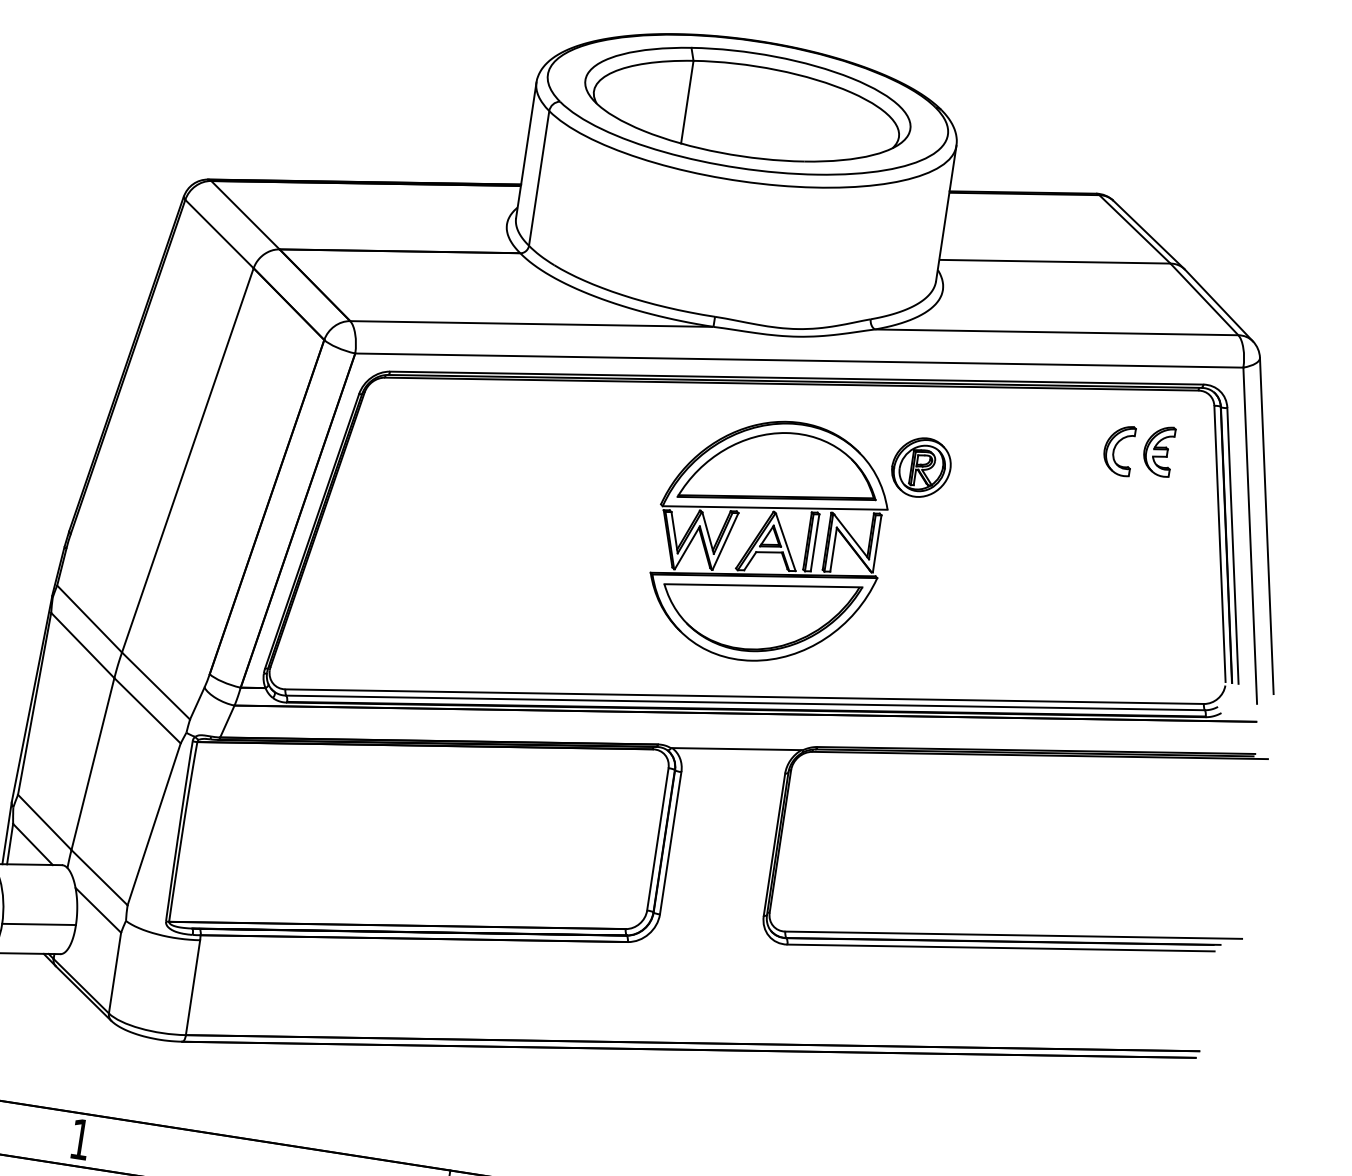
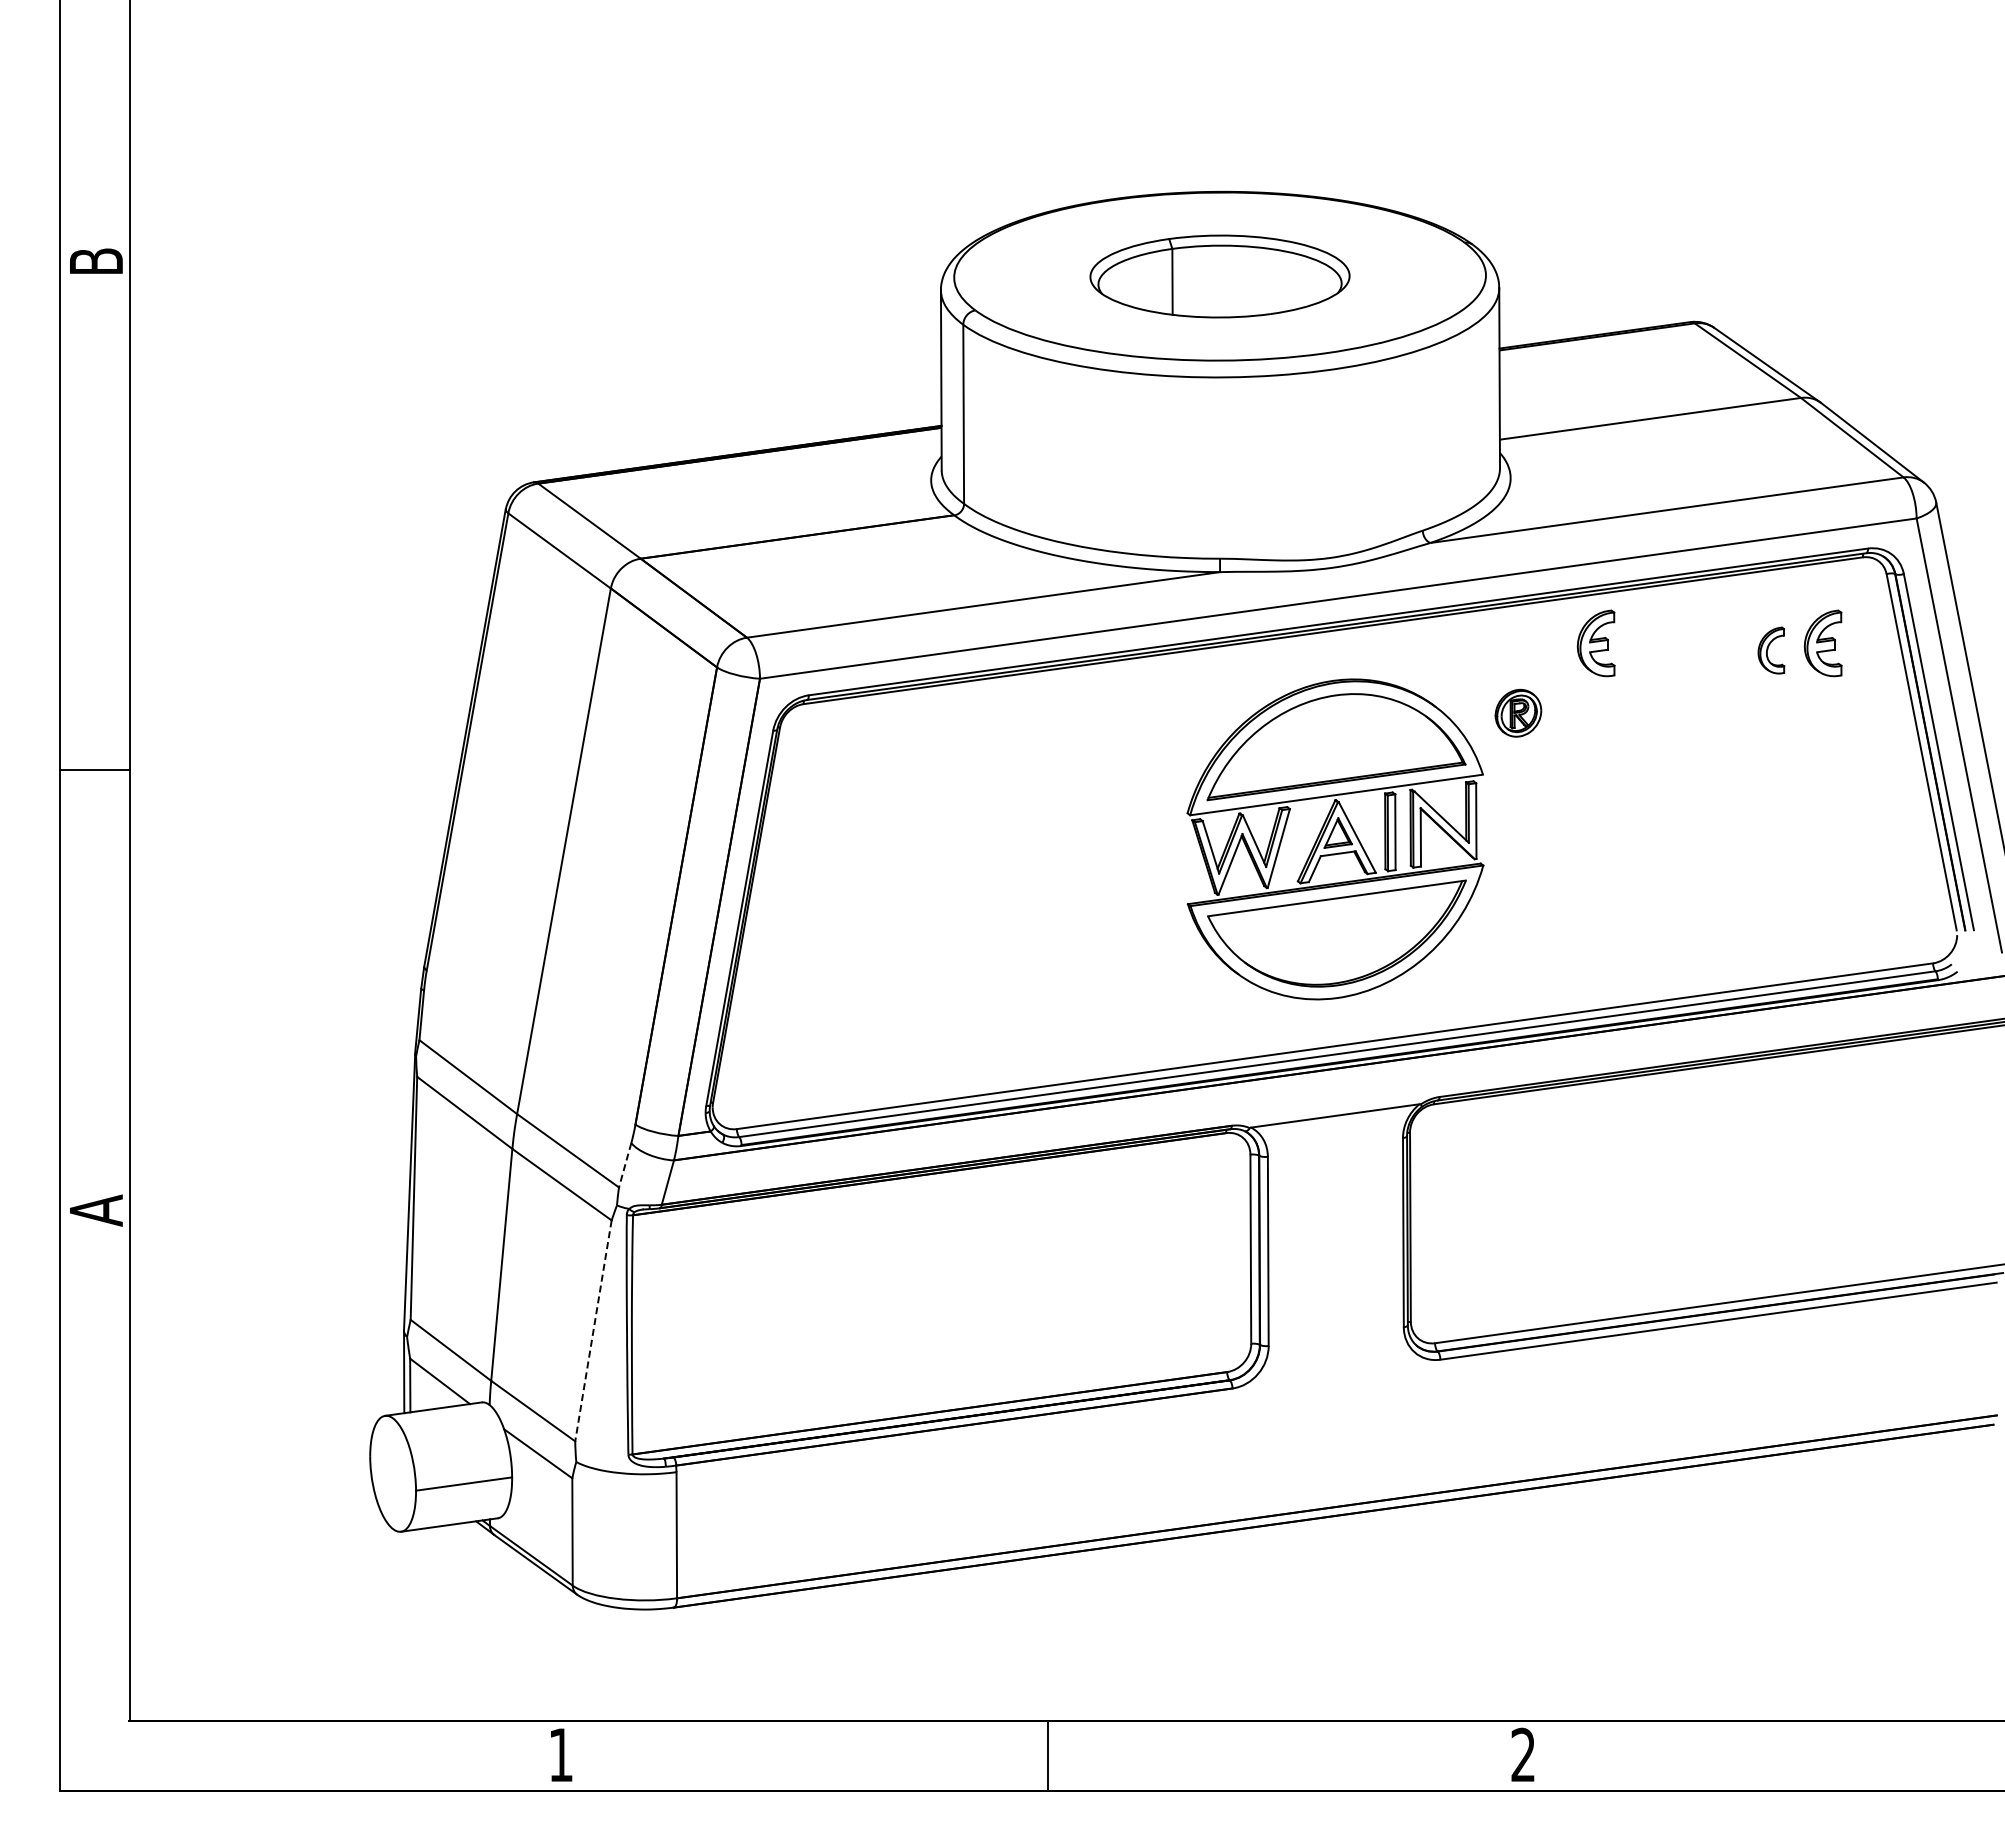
part: (747, 104) -> (1219, 276), size x0.6
part: (987, 424) -> (1595, 643), added
part: (1118, 449) -> (1771, 650), size x0.7
part: (921, 467) -> (1518, 713), size x0.6
line: (197, 703) -> (625, 1165), solid -> dashed
line: (154, 824) -> (593, 1330), solid -> dashed

